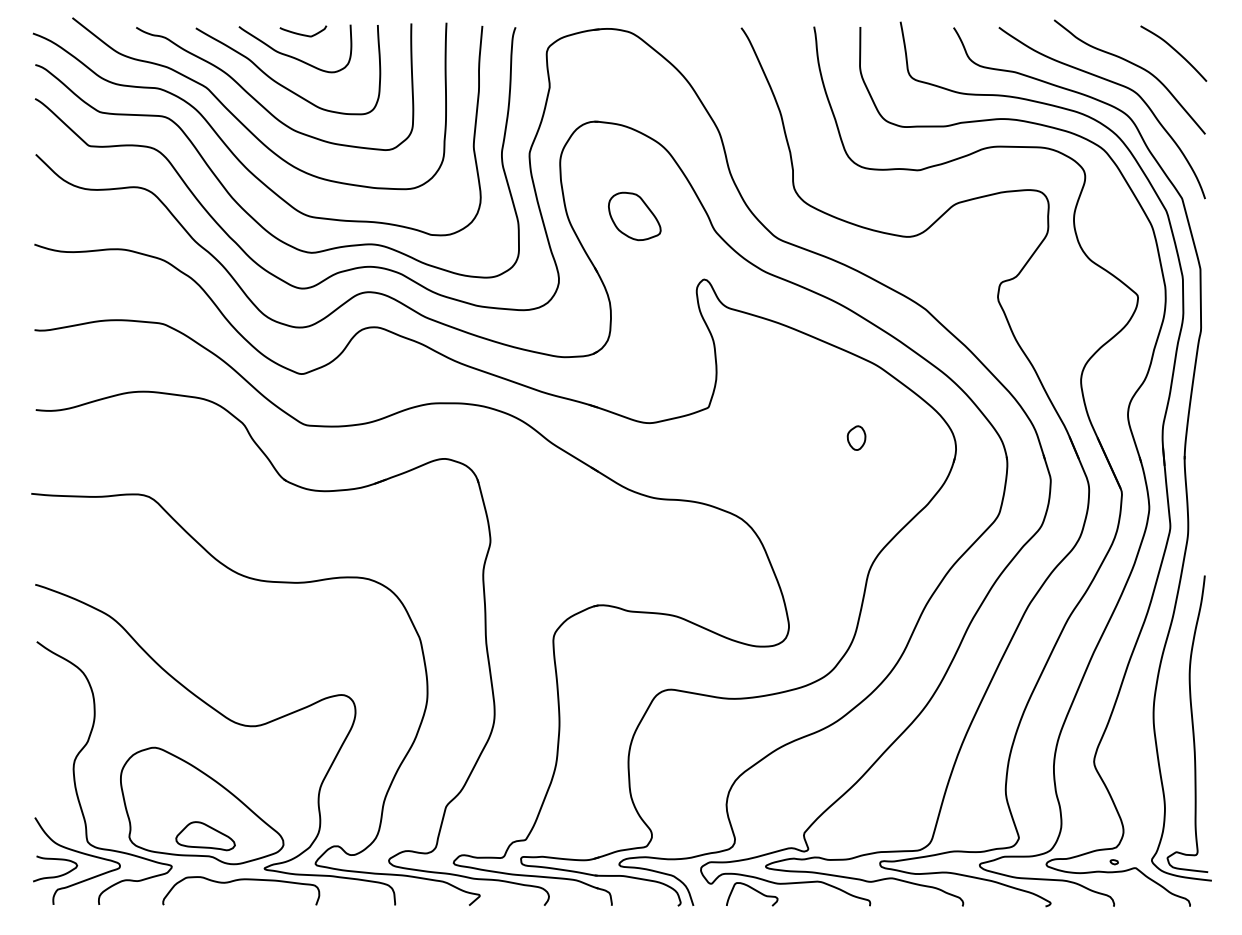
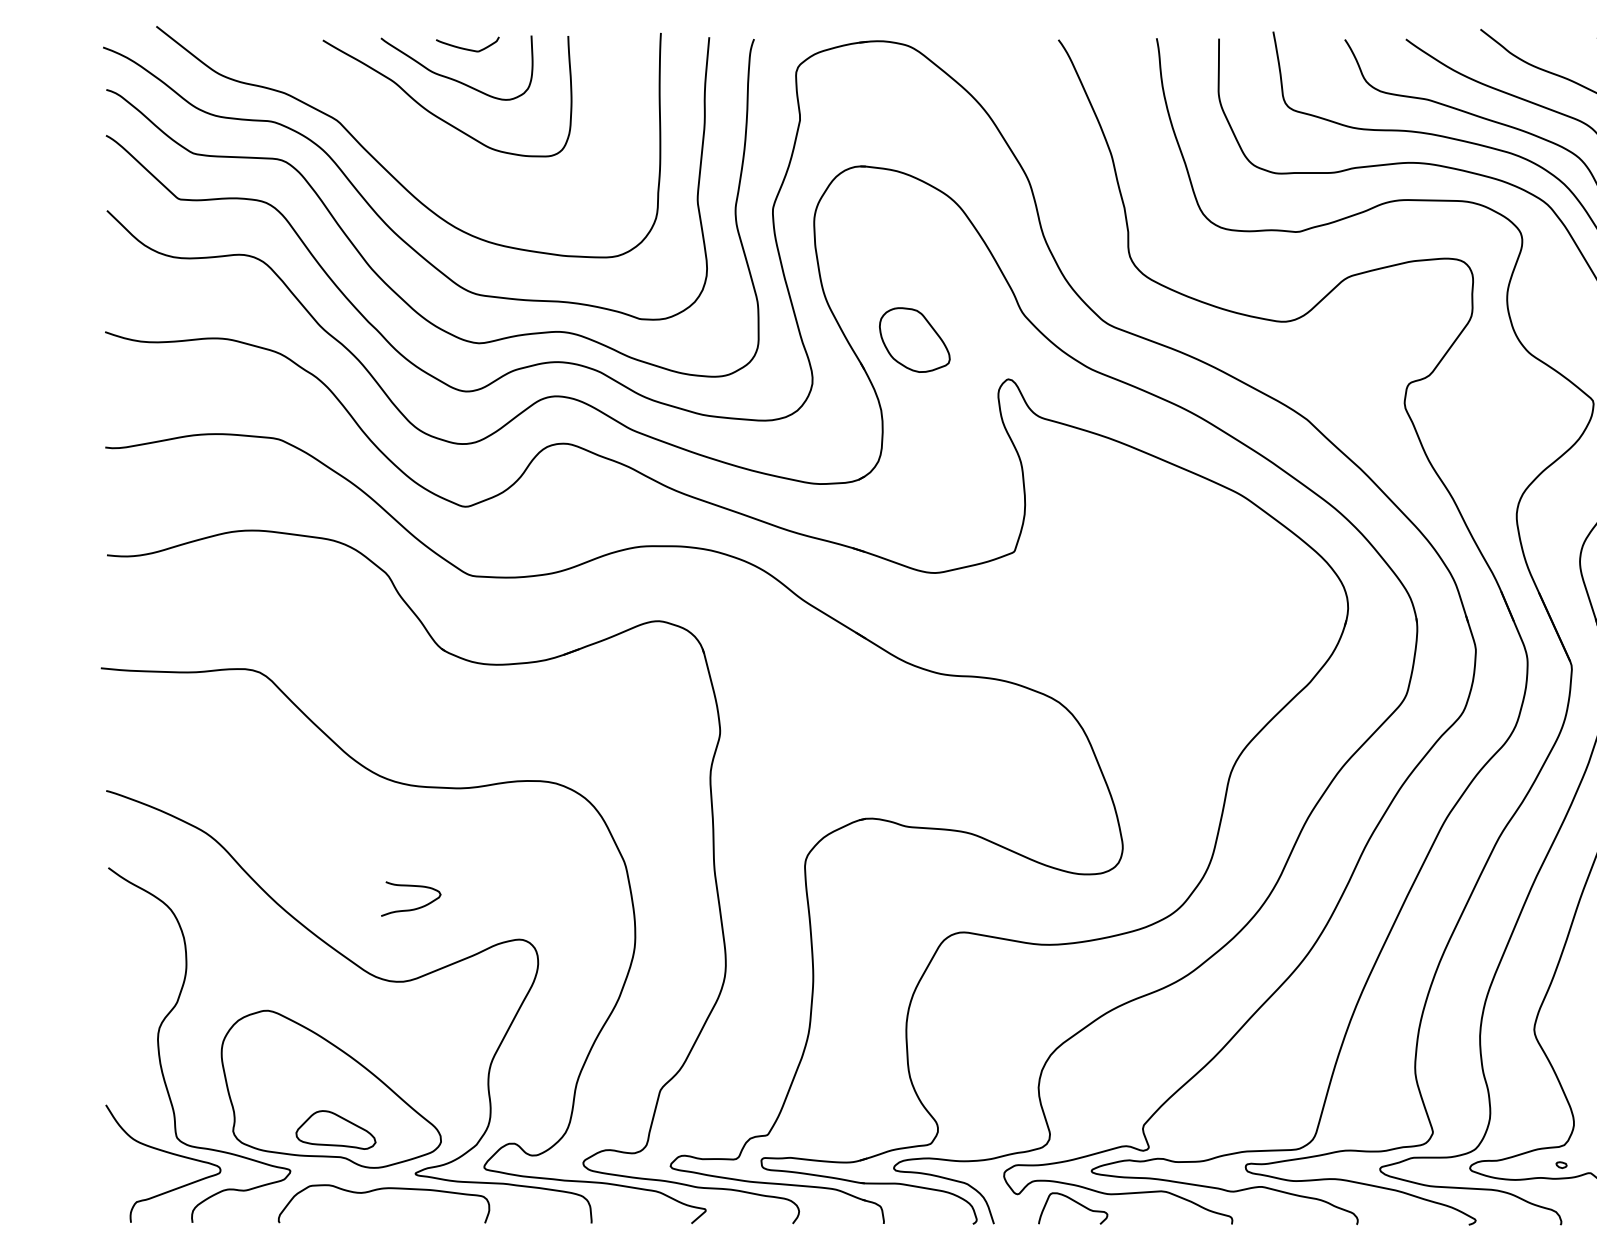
curve: (263, 105) -> (414, 144), removed
part: (634, 216) -> (914, 340), moved
part: (856, 437) -> (1213, 592), removed
curve: (57, 875) -> (414, 907), moved

